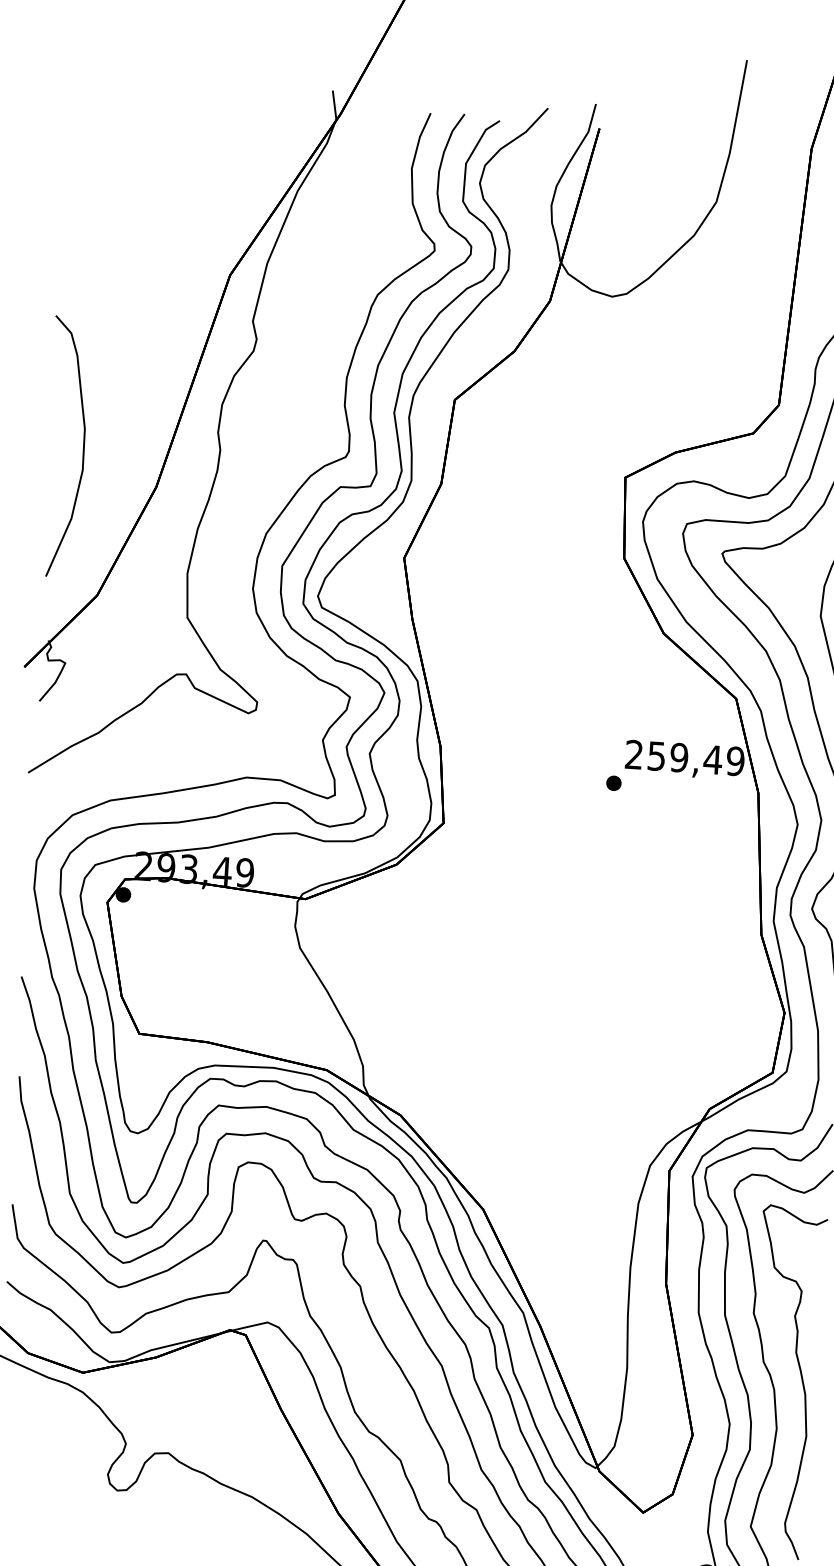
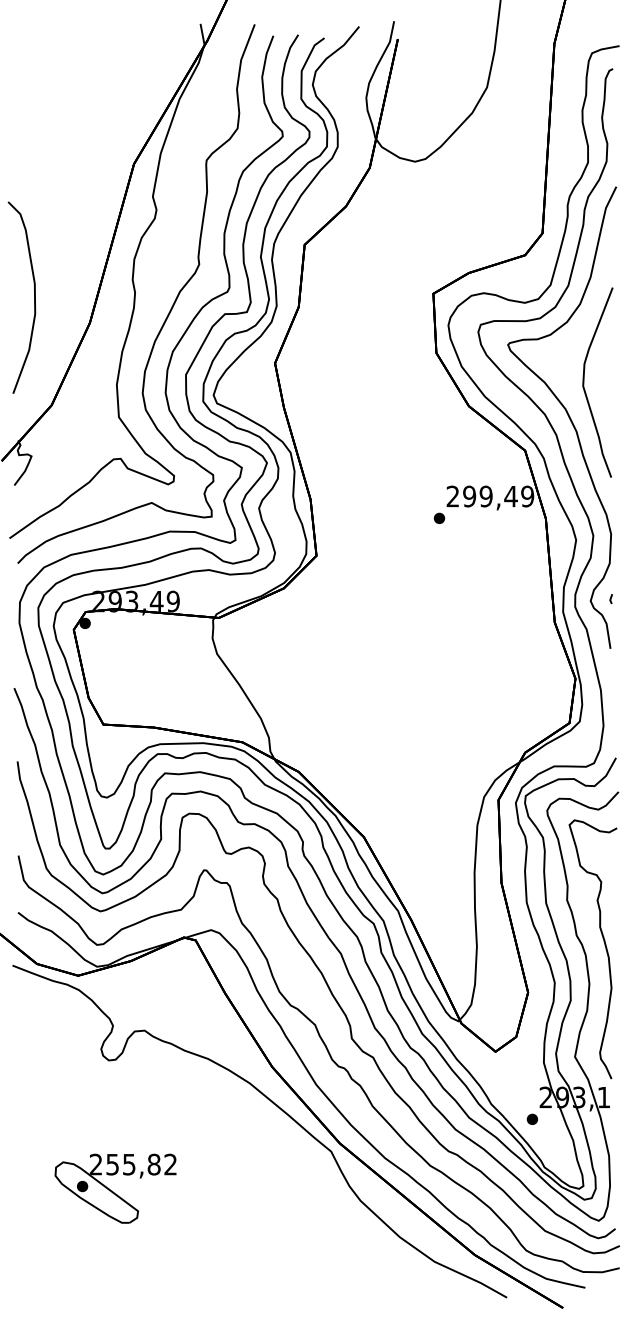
curve: (265, 477) -> (169, 310), added
text: (656, 756) -> (469, 496), 259,49 -> 299,49

